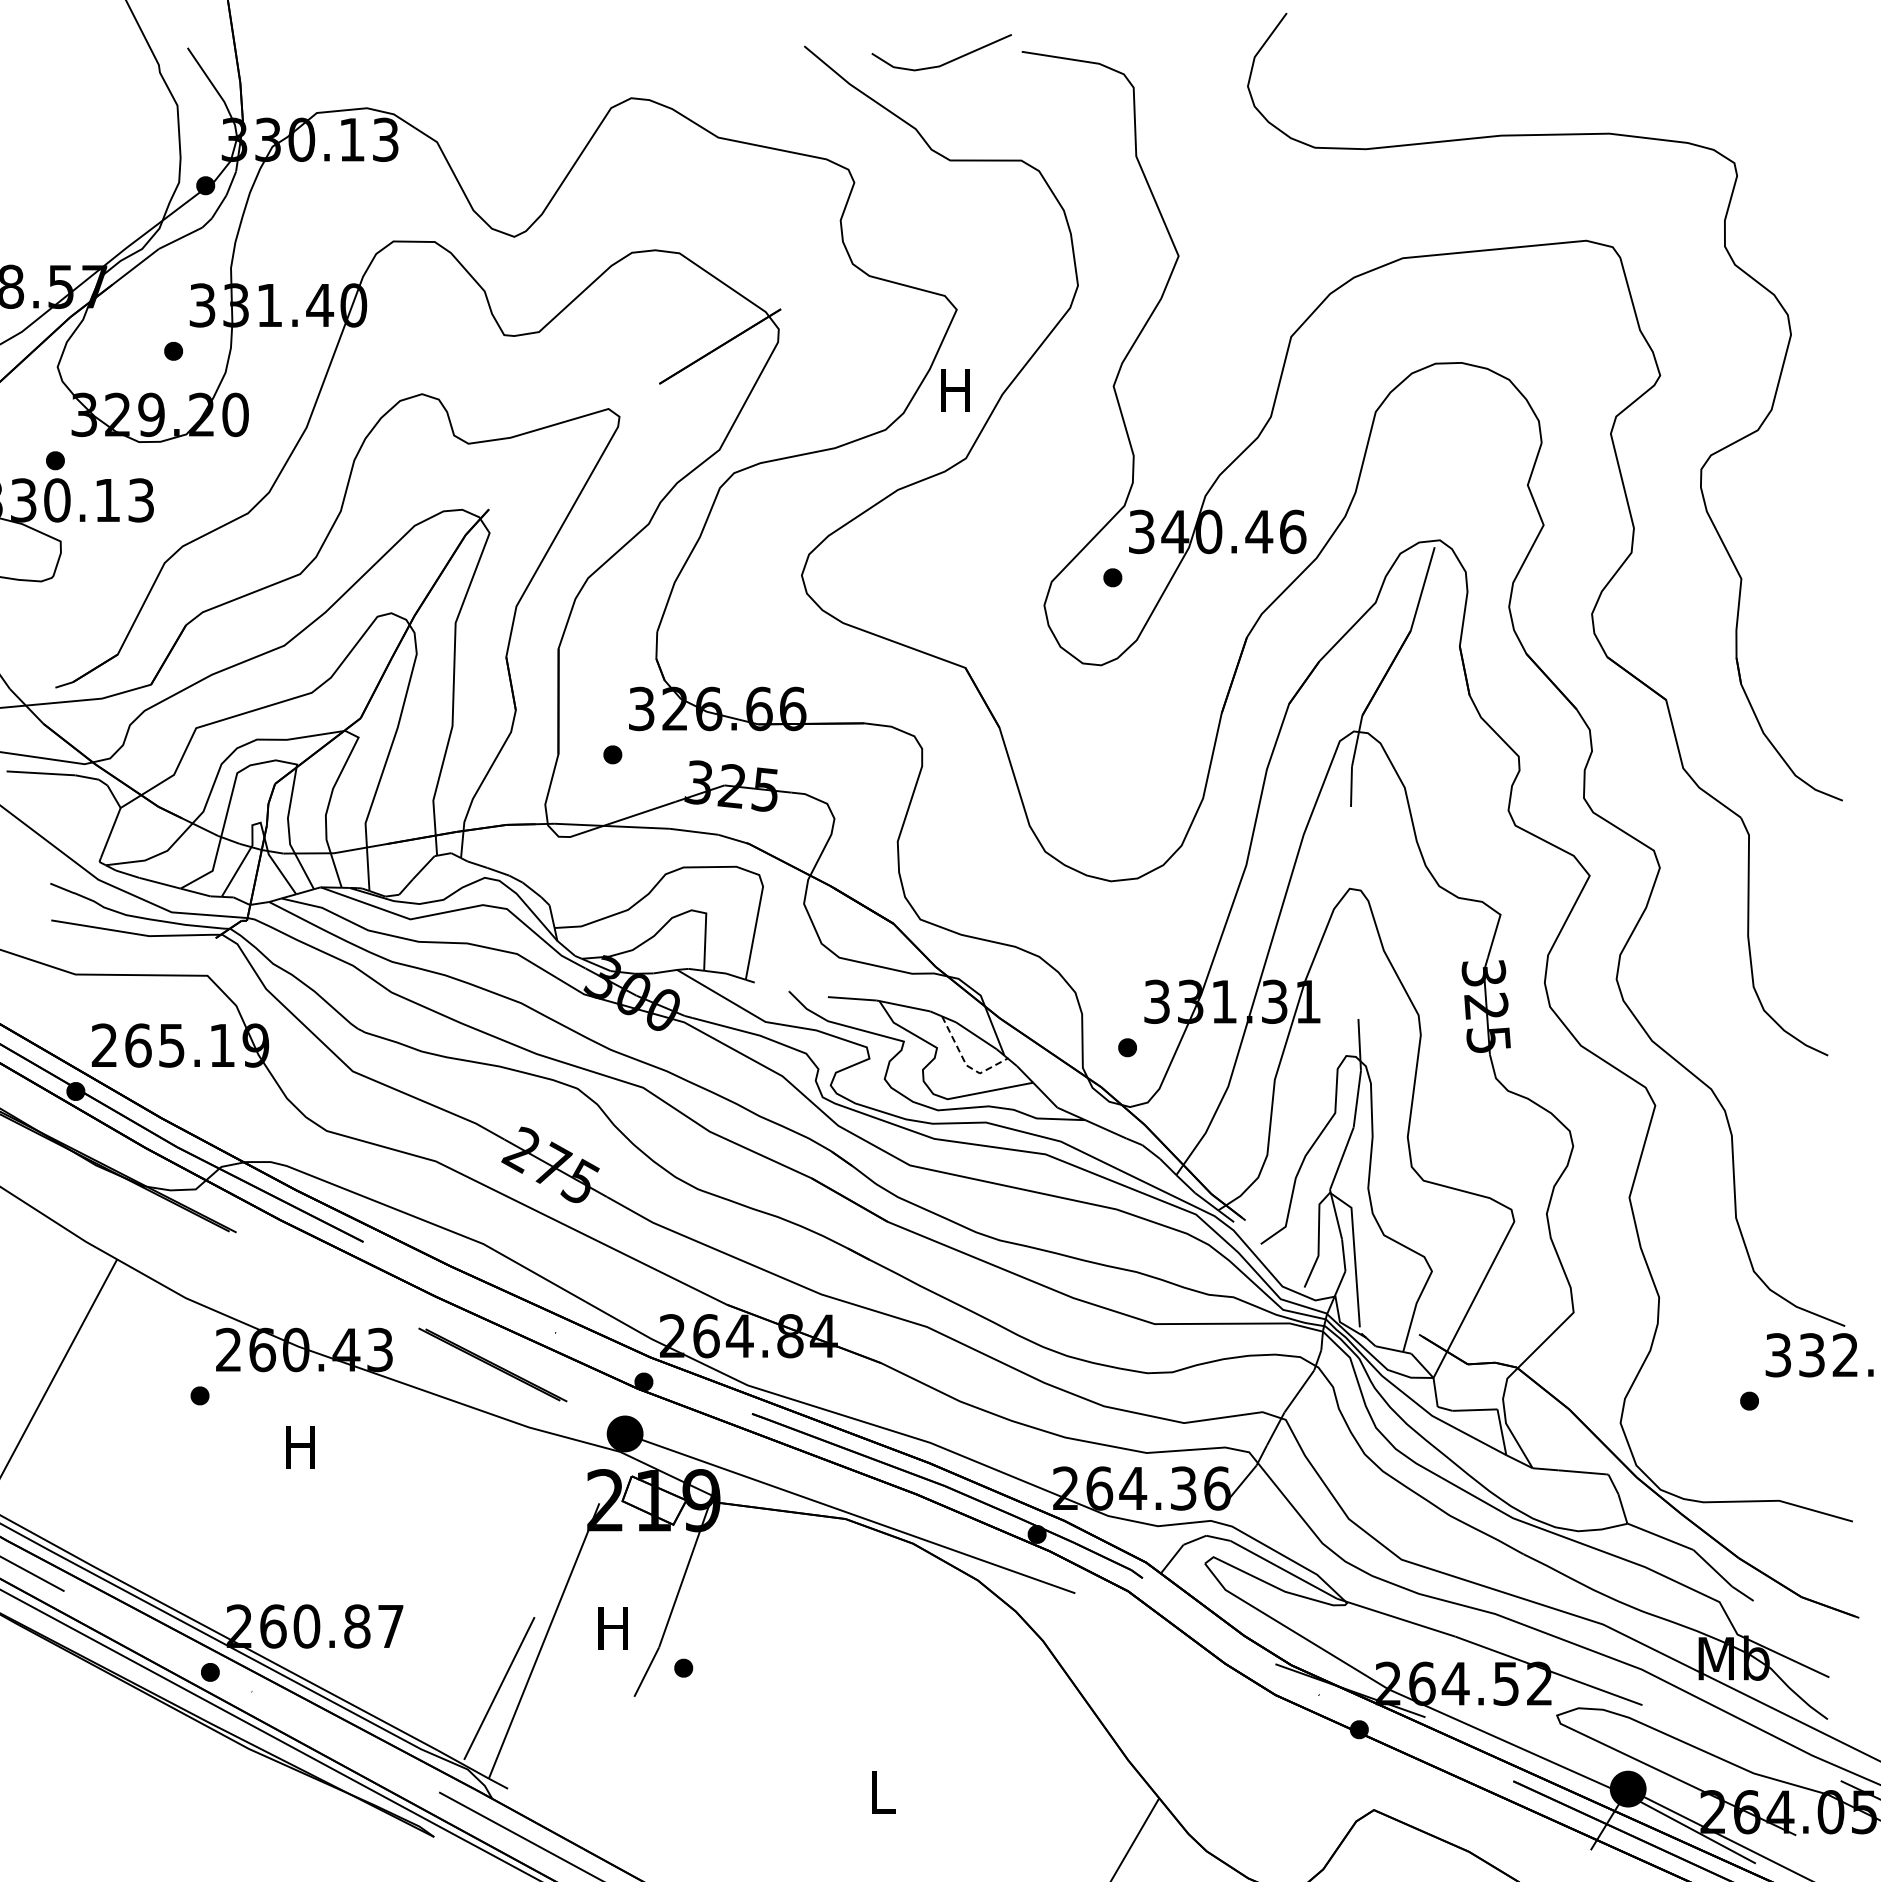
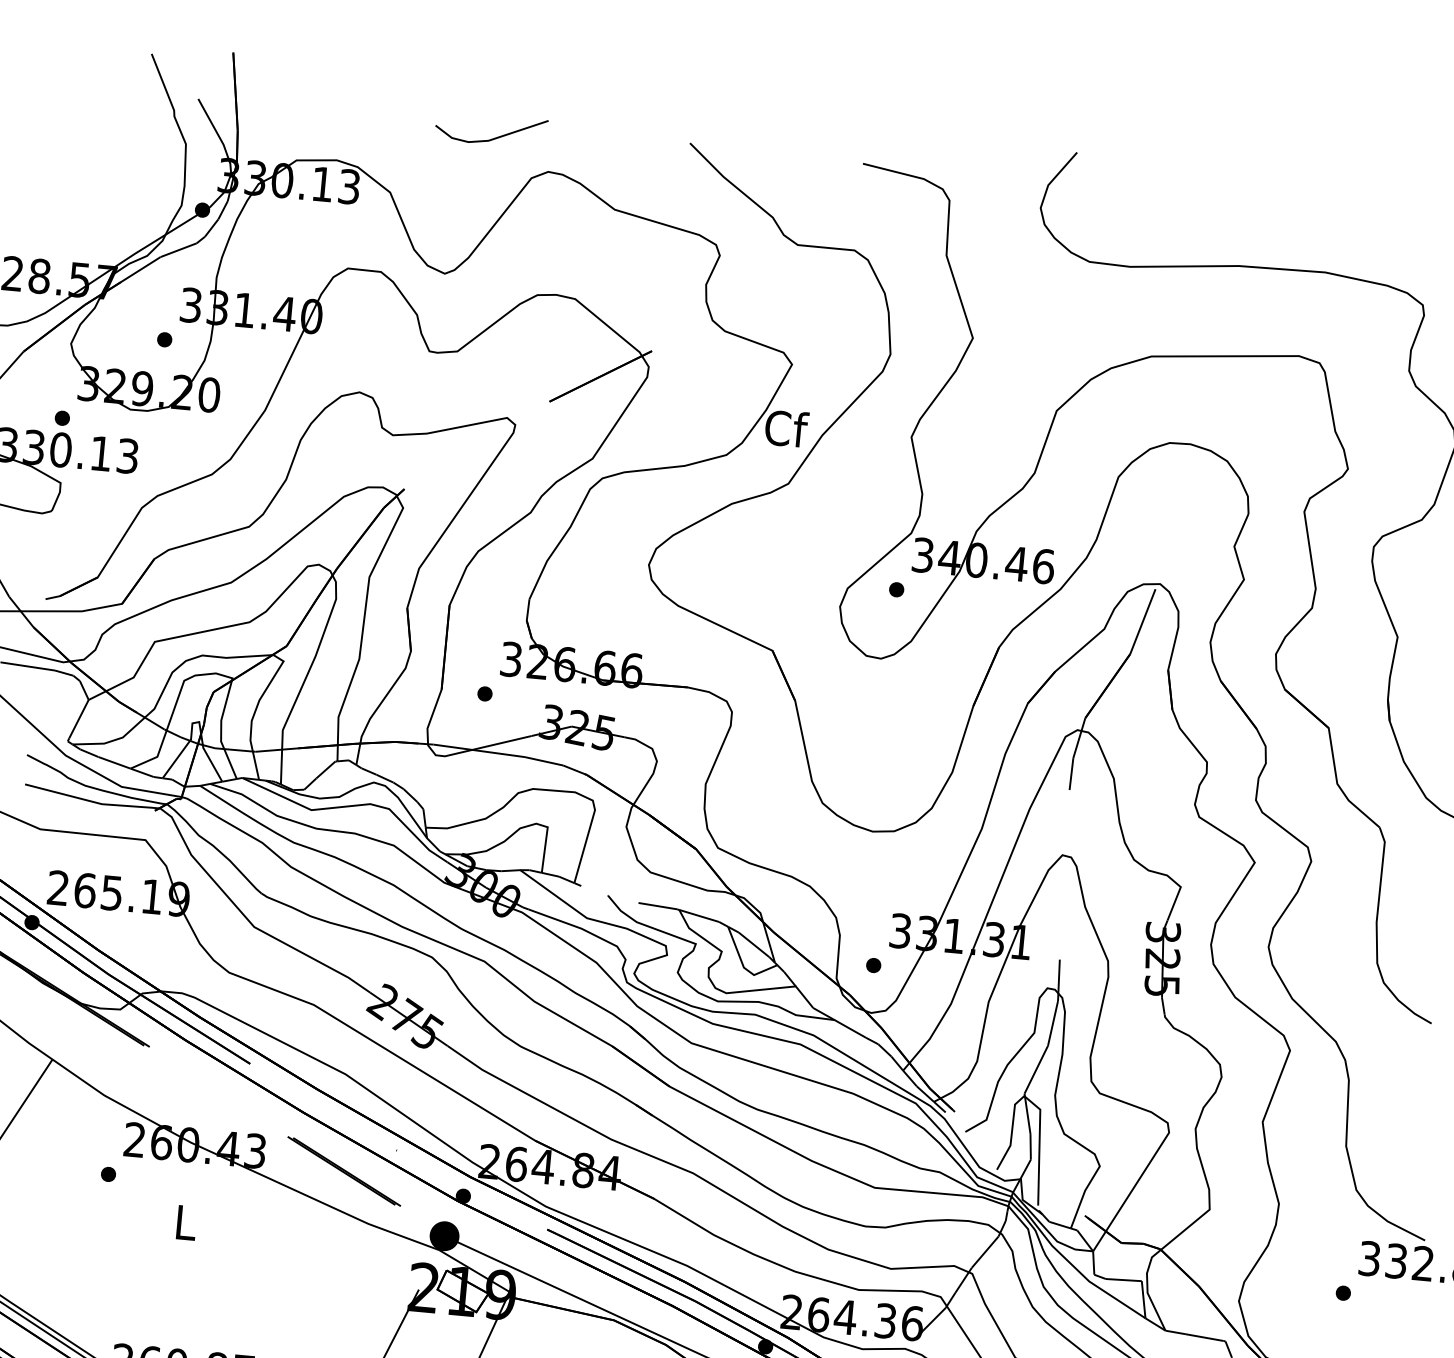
line: (945, 62) -> (493, 138), moved
text: (957, 389) -> (786, 428), H -> Cf
line: (965, 1063) -> (743, 966), dashed -> solid
text: (300, 1447) -> (184, 1223), H -> L

